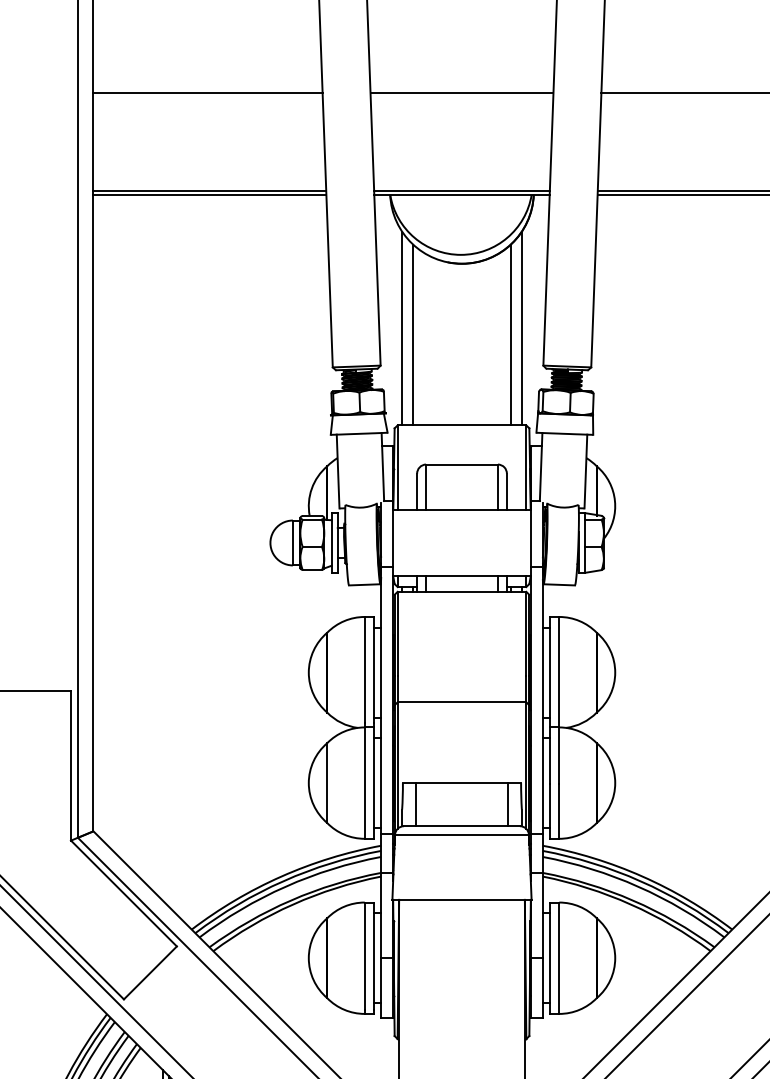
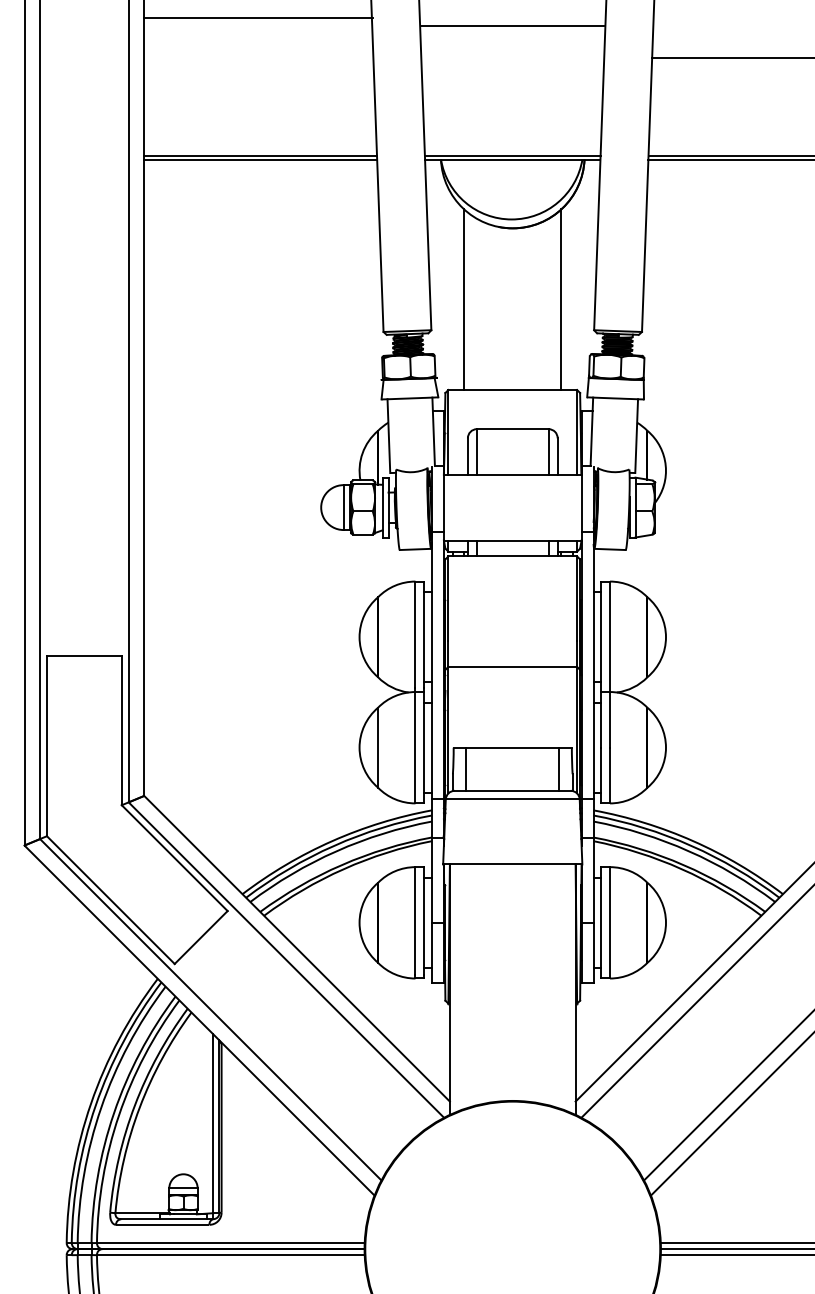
line: (207, 92) -> (258, 17), moved
line: (461, 92) -> (512, 25), moved
line: (401, 328) -> (452, 293), removed
line: (521, 328) -> (572, 293), removed

